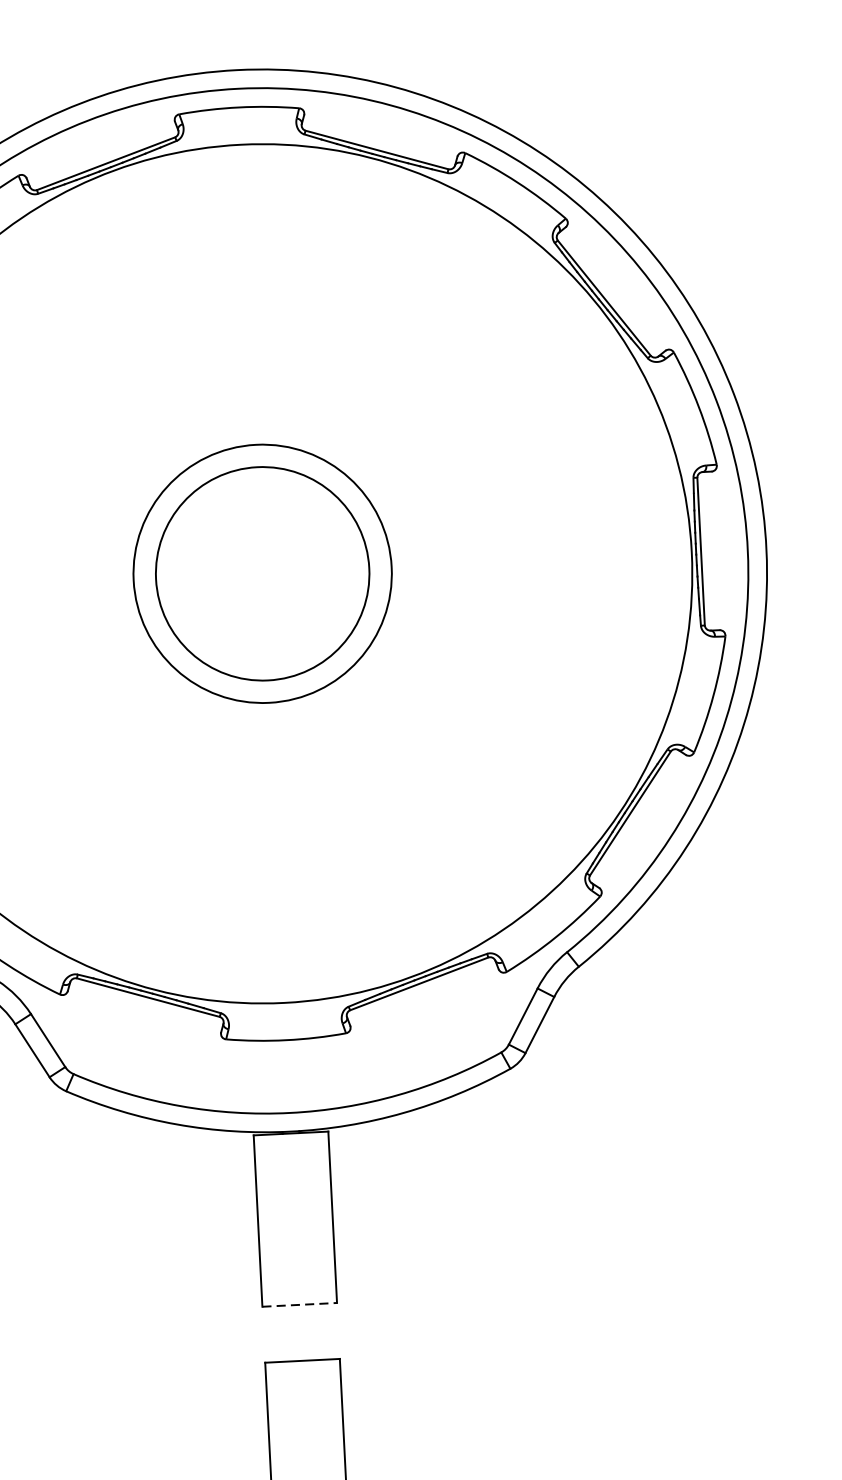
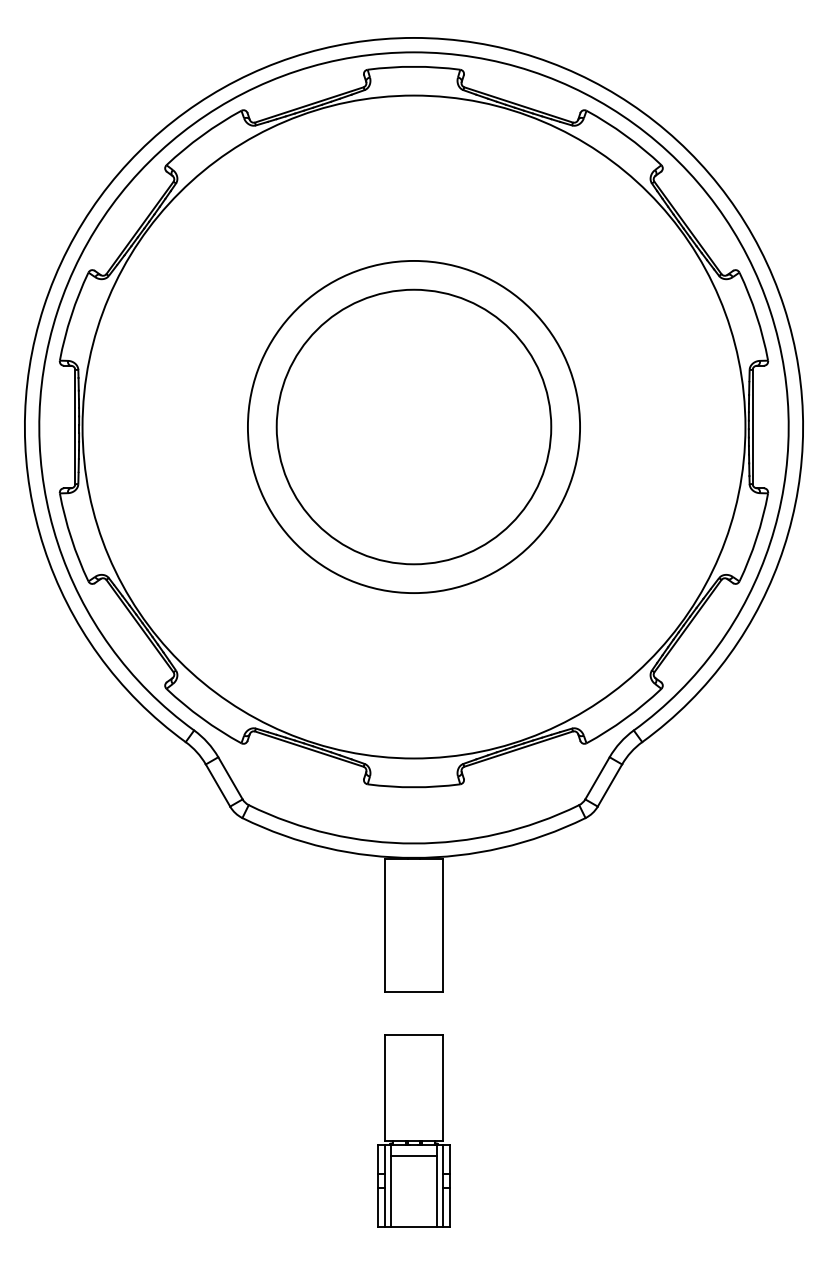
circle: (261, 573) -> (413, 426), size x1.67
circle: (261, 573) -> (413, 426), size x1.67
line: (300, 1304) -> (414, 991), dashed -> solid

